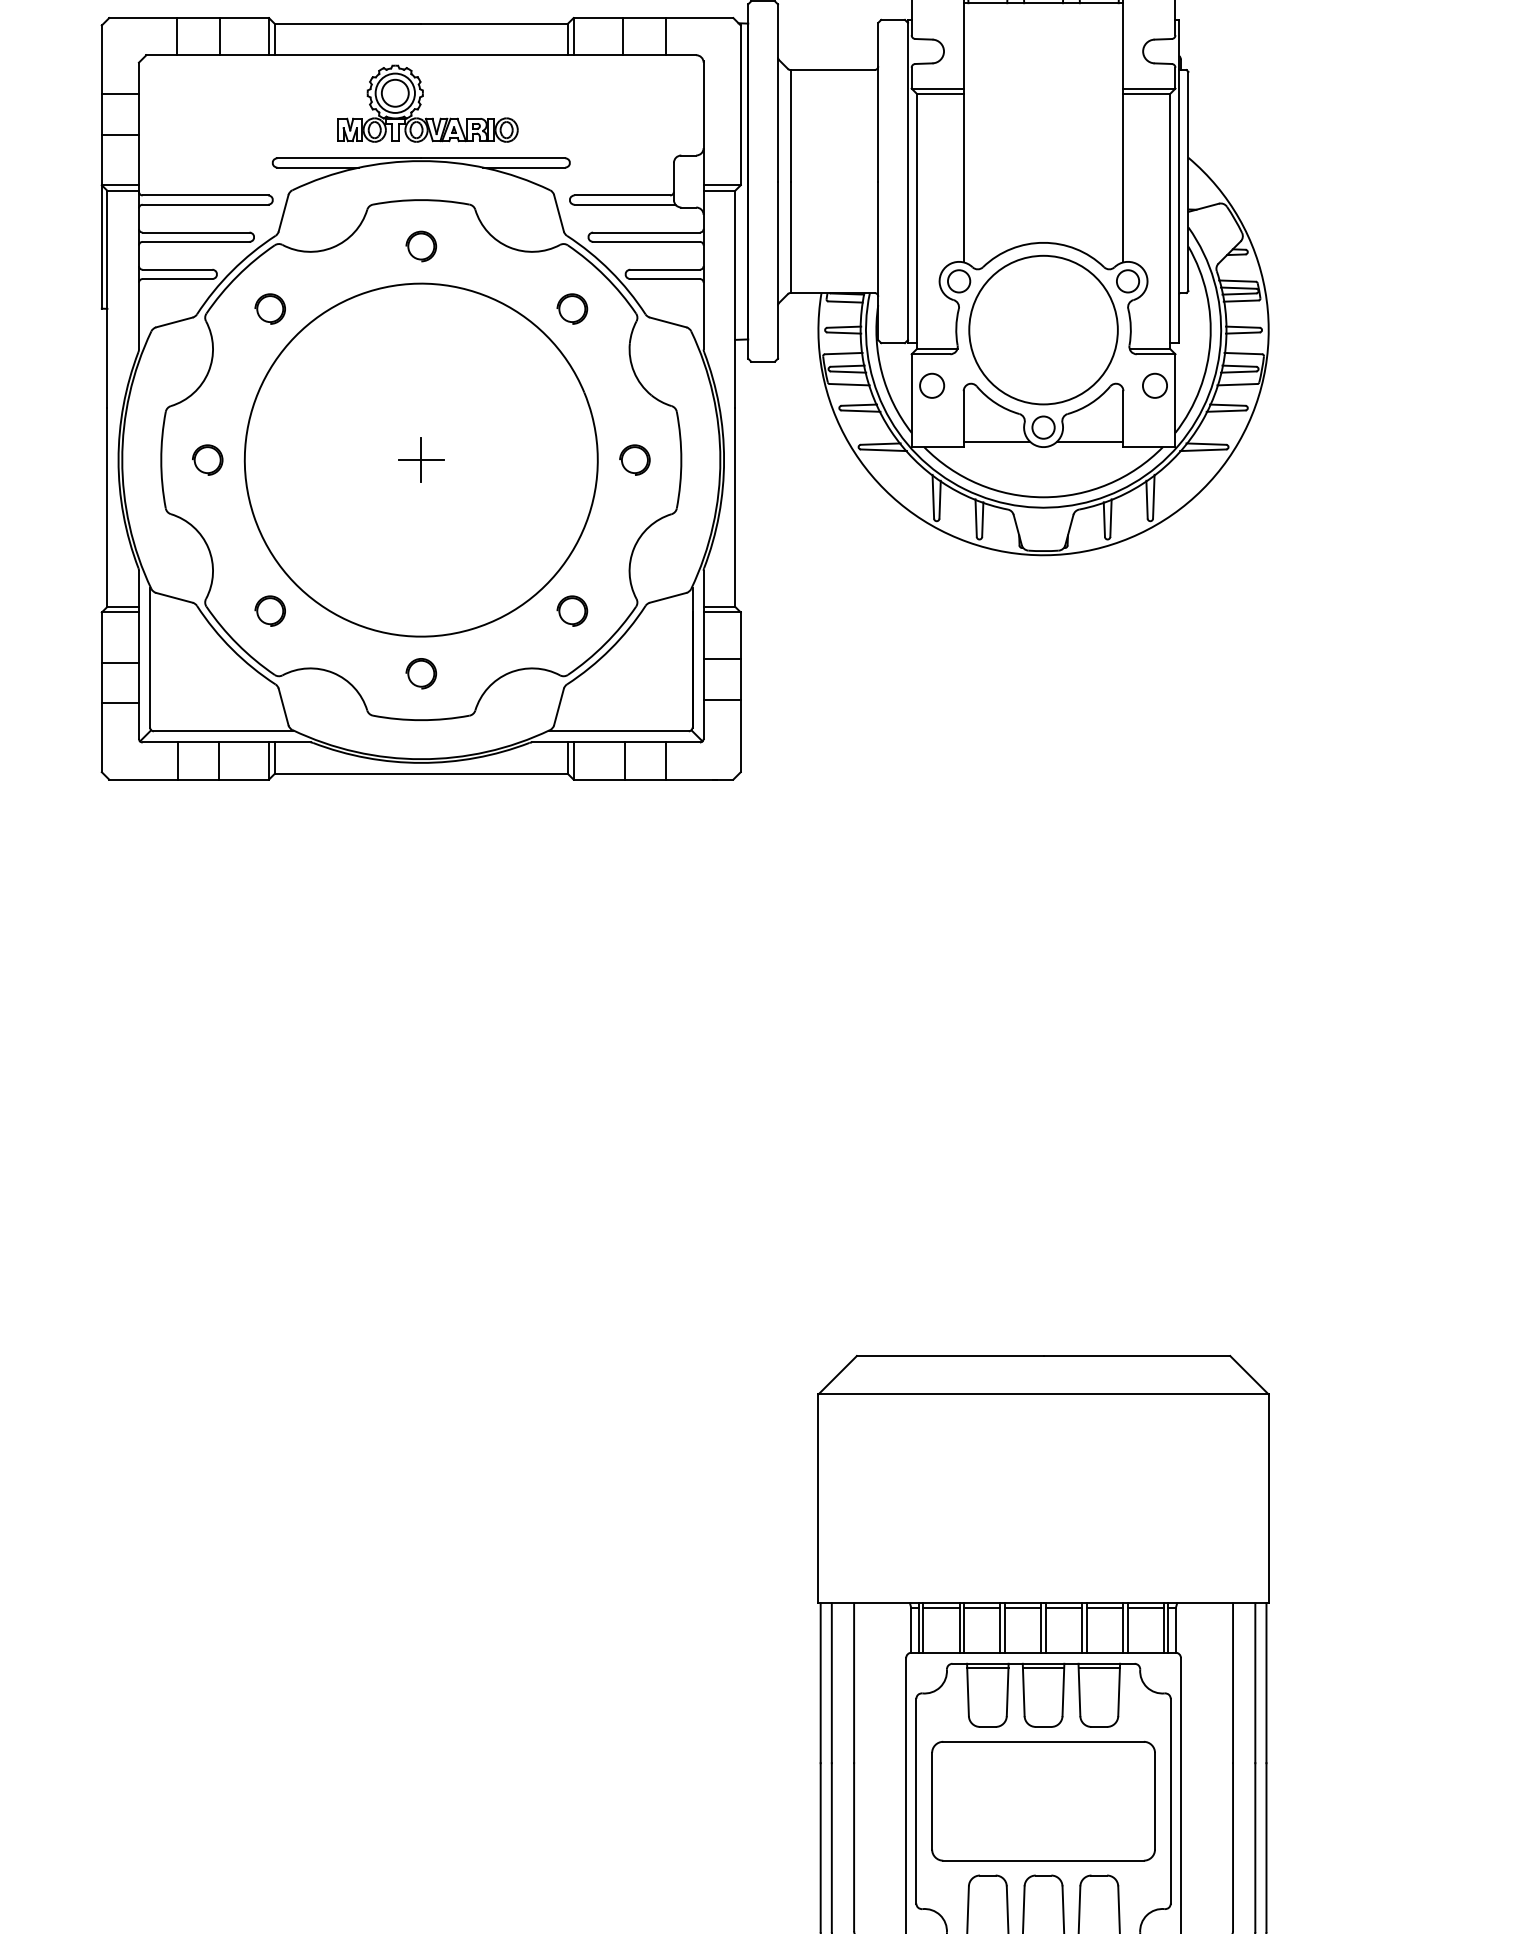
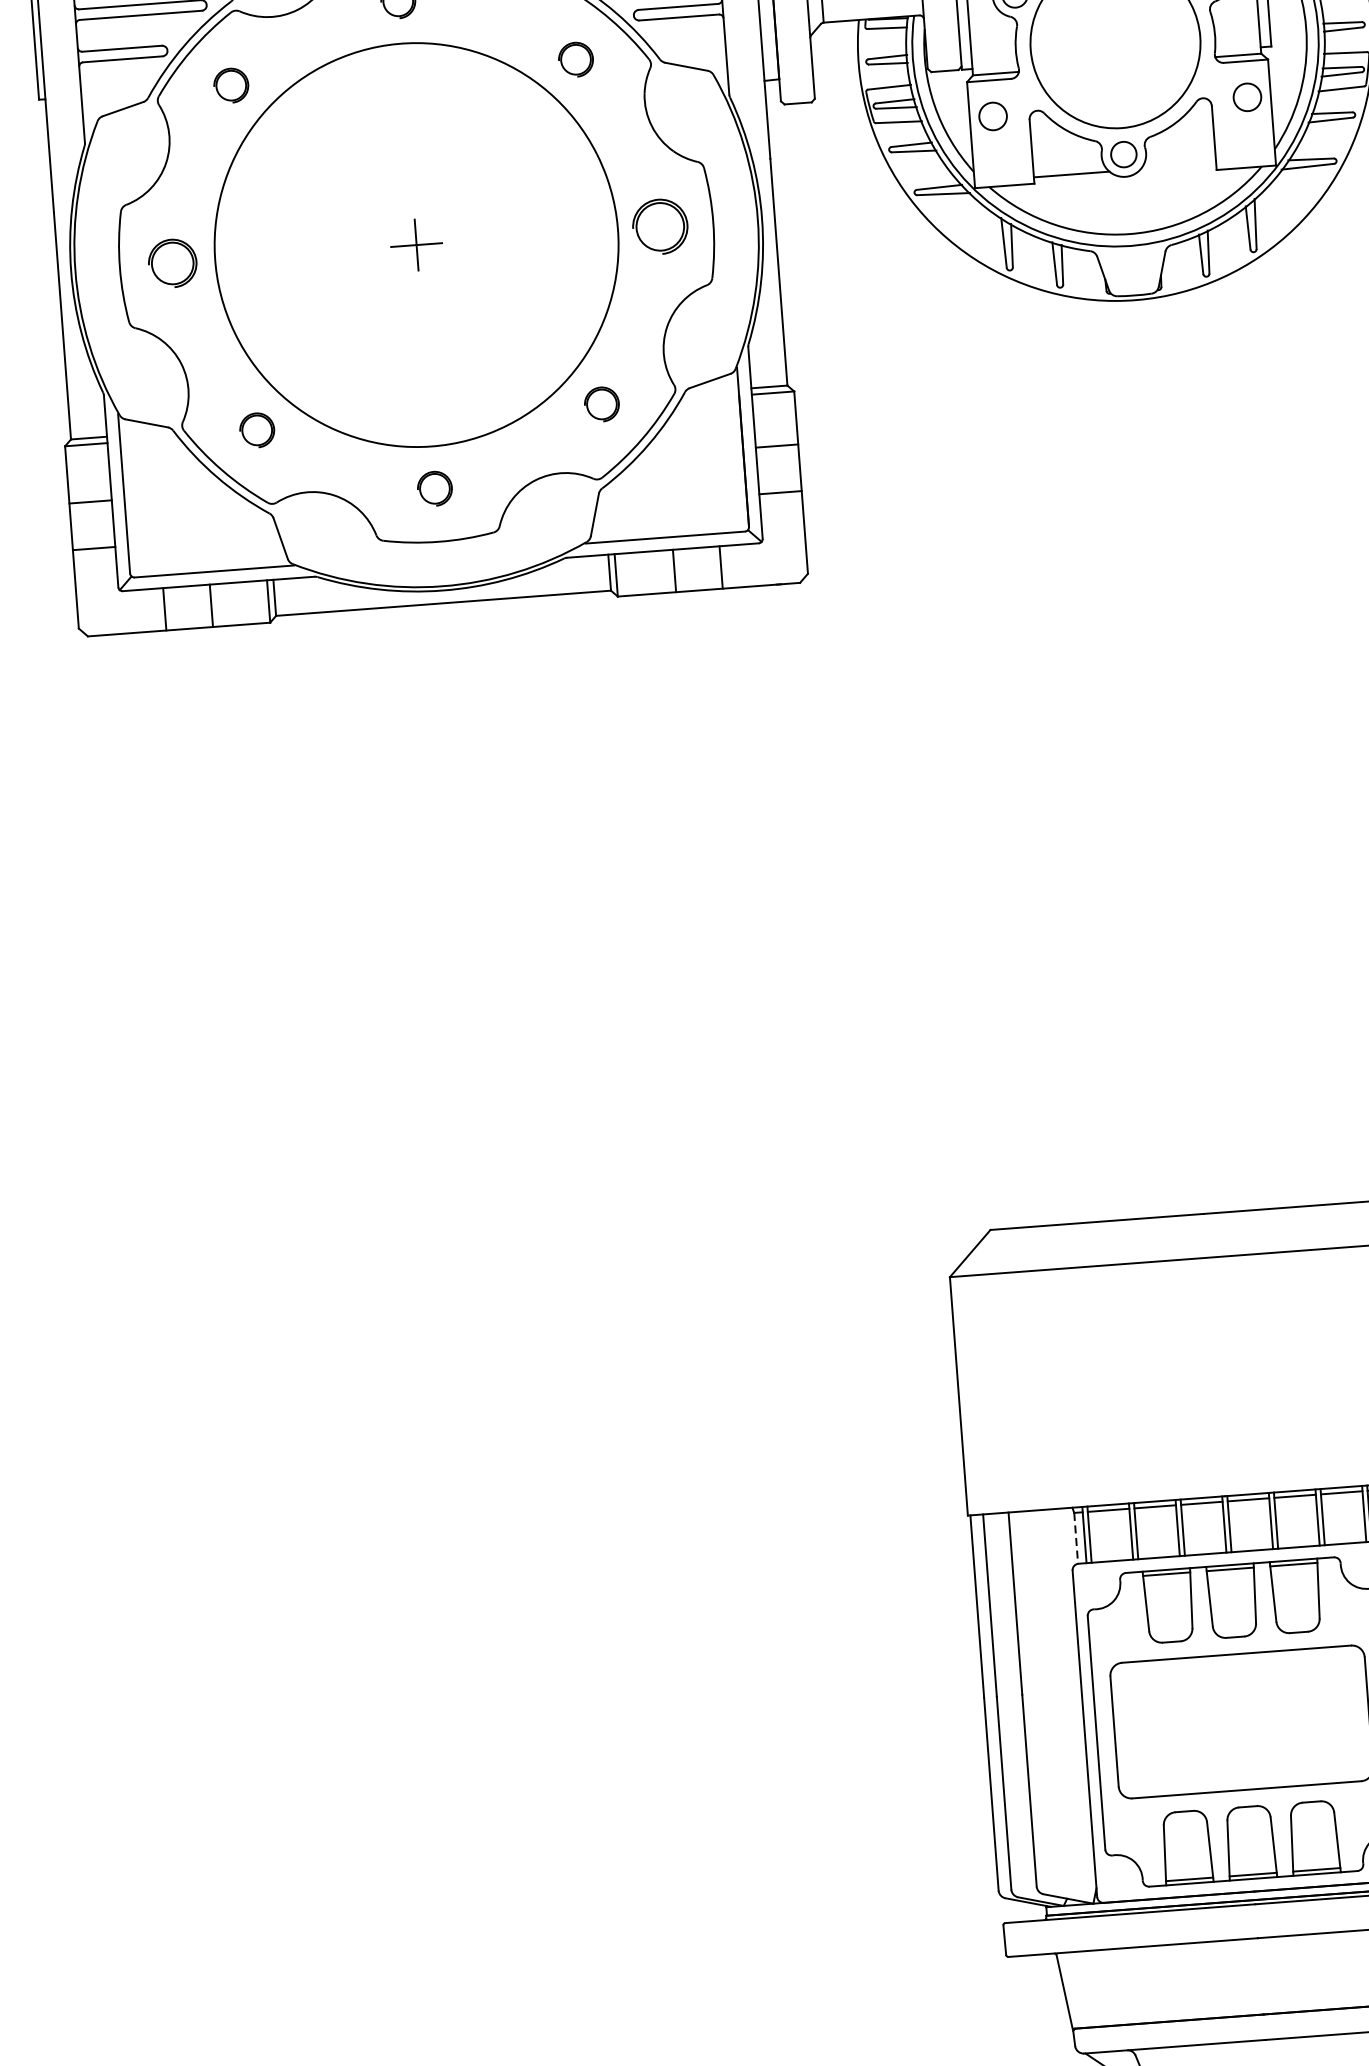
line: (1090, 441) -> (1178, 166), removed
part: (207, 459) -> (172, 262), size x1.4
part: (634, 459) -> (659, 226), size x1.6
line: (911, 1630) -> (1076, 1538), solid -> dashed

